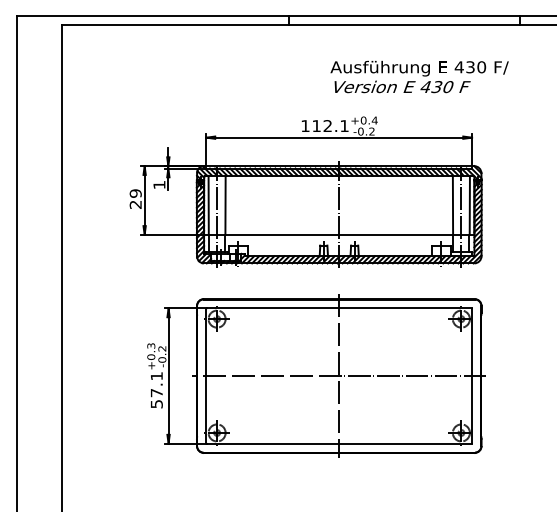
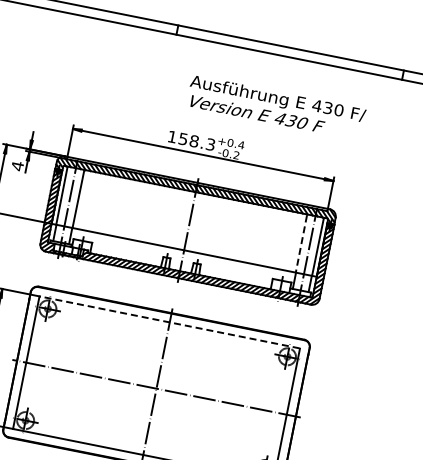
text: (419, 76) -> (276, 107), moved
text: (330, 126) -> (196, 142), 112.1 -> 158.3
text: (159, 184) -> (17, 165), 1 -> 4
line: (452, 206) -> (300, 244), solid -> dashed
line: (338, 308) -> (169, 322), solid -> dashed

